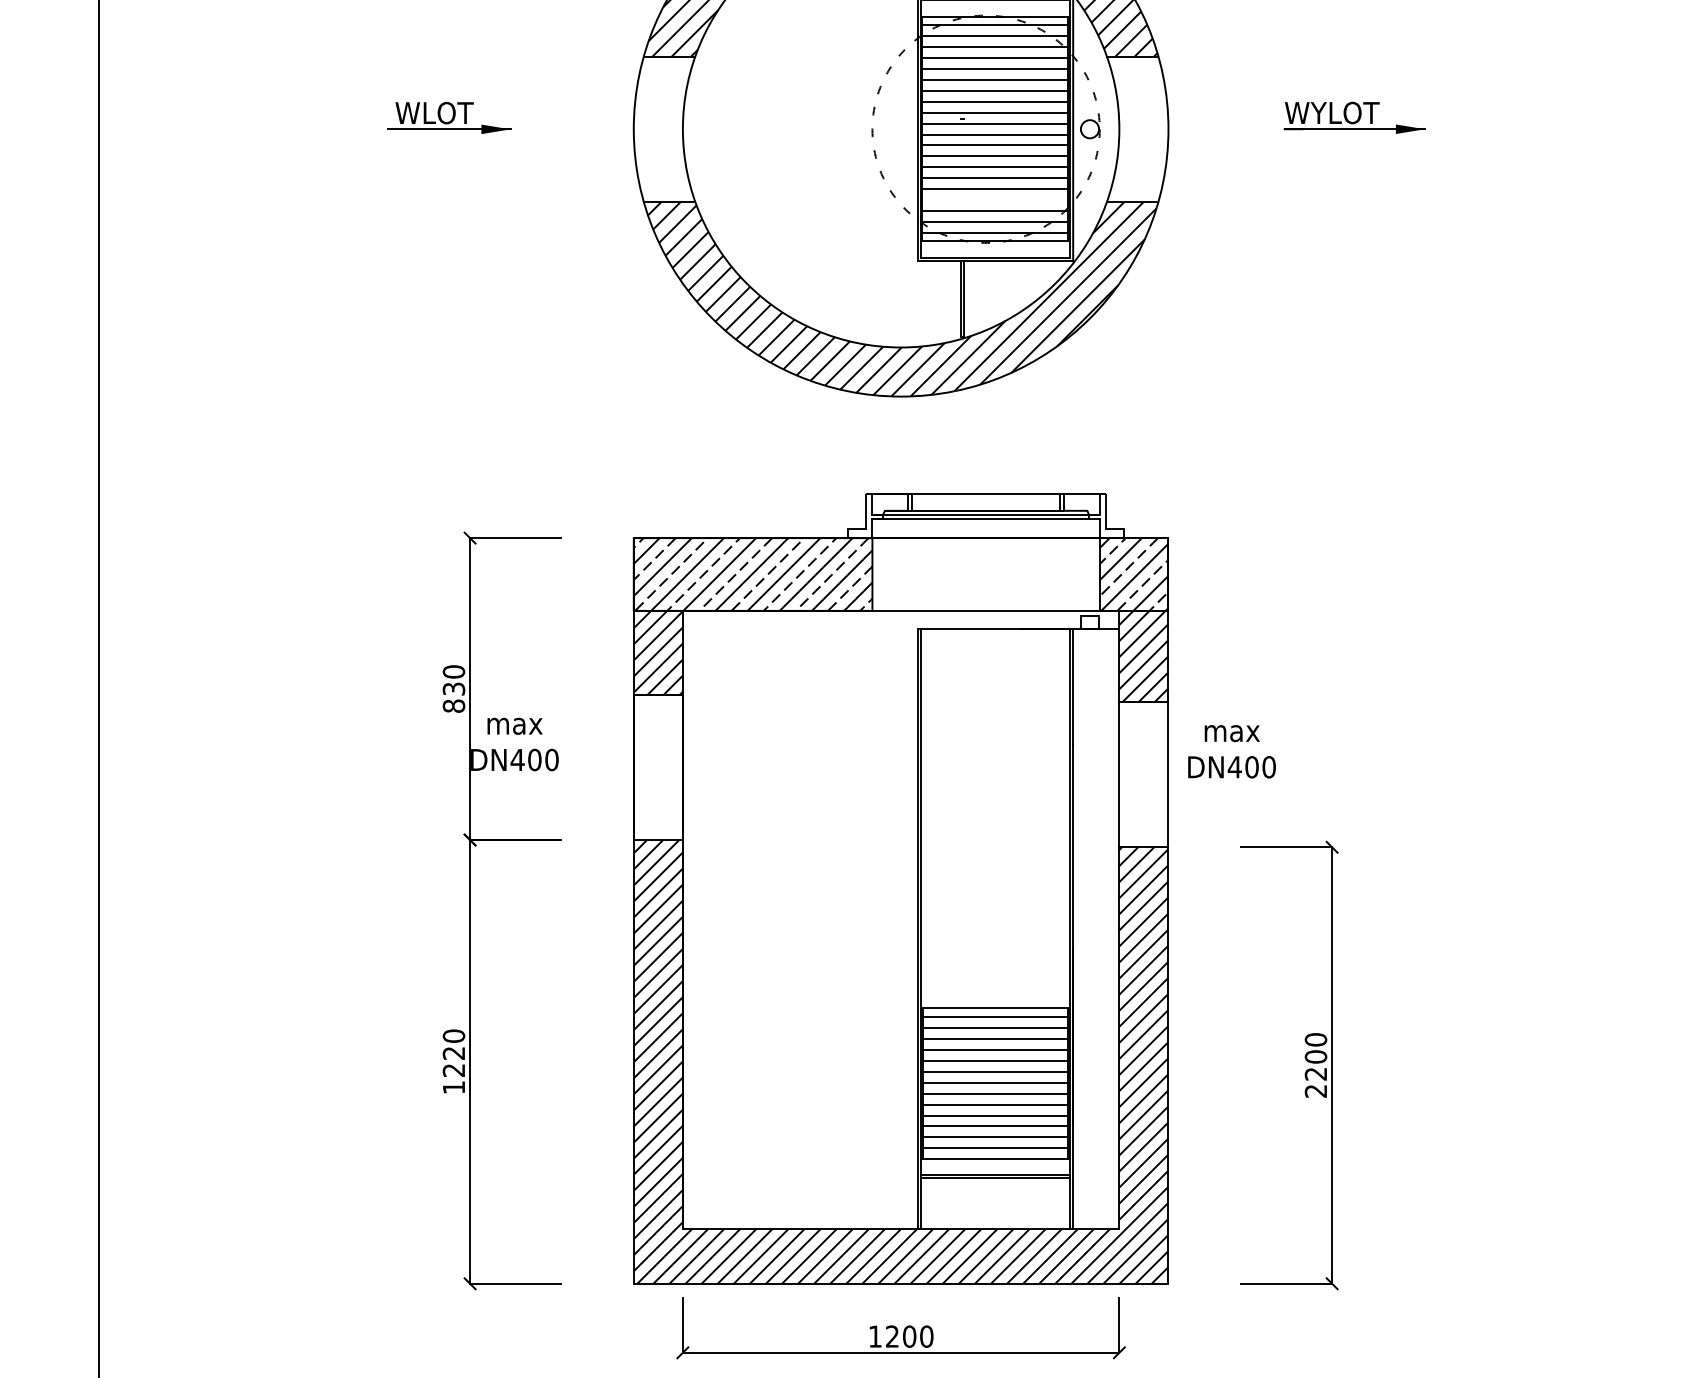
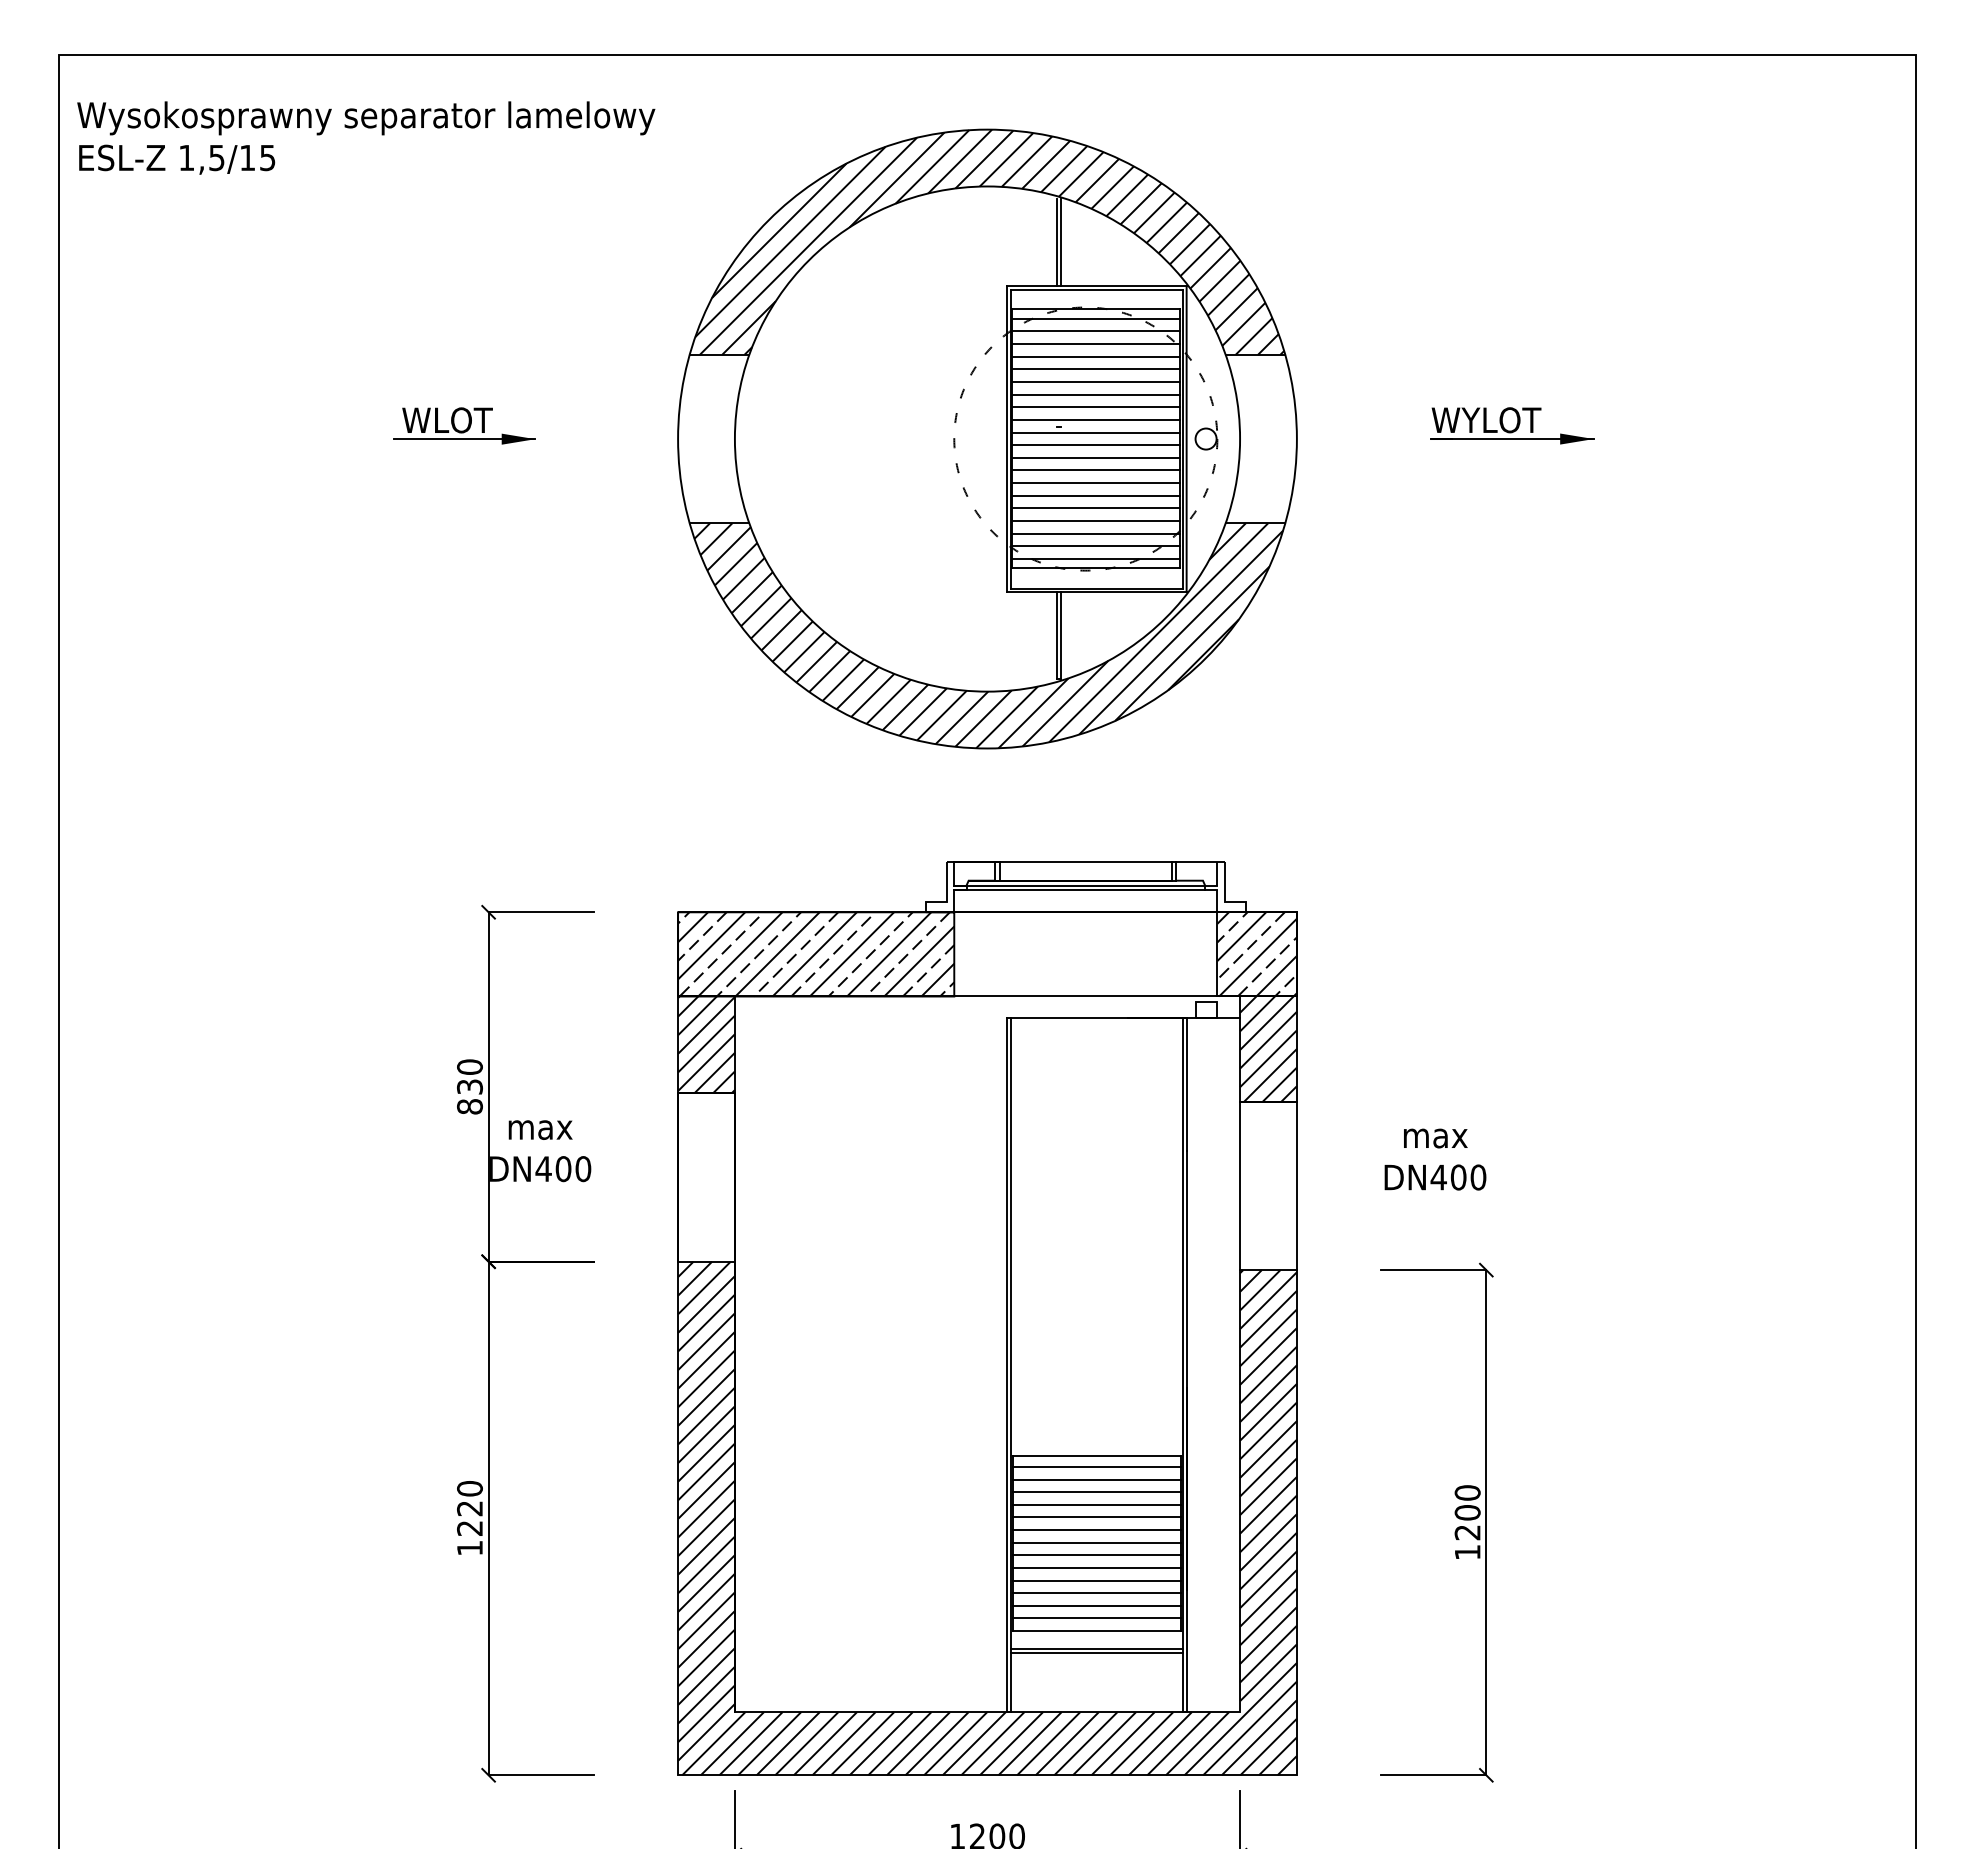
line: (994, 199) -> (1095, 520), added
text: (1232, 751) -> (1435, 1159), moved
text: (1315, 1091) -> (1467, 1552), 2200 -> 1200

